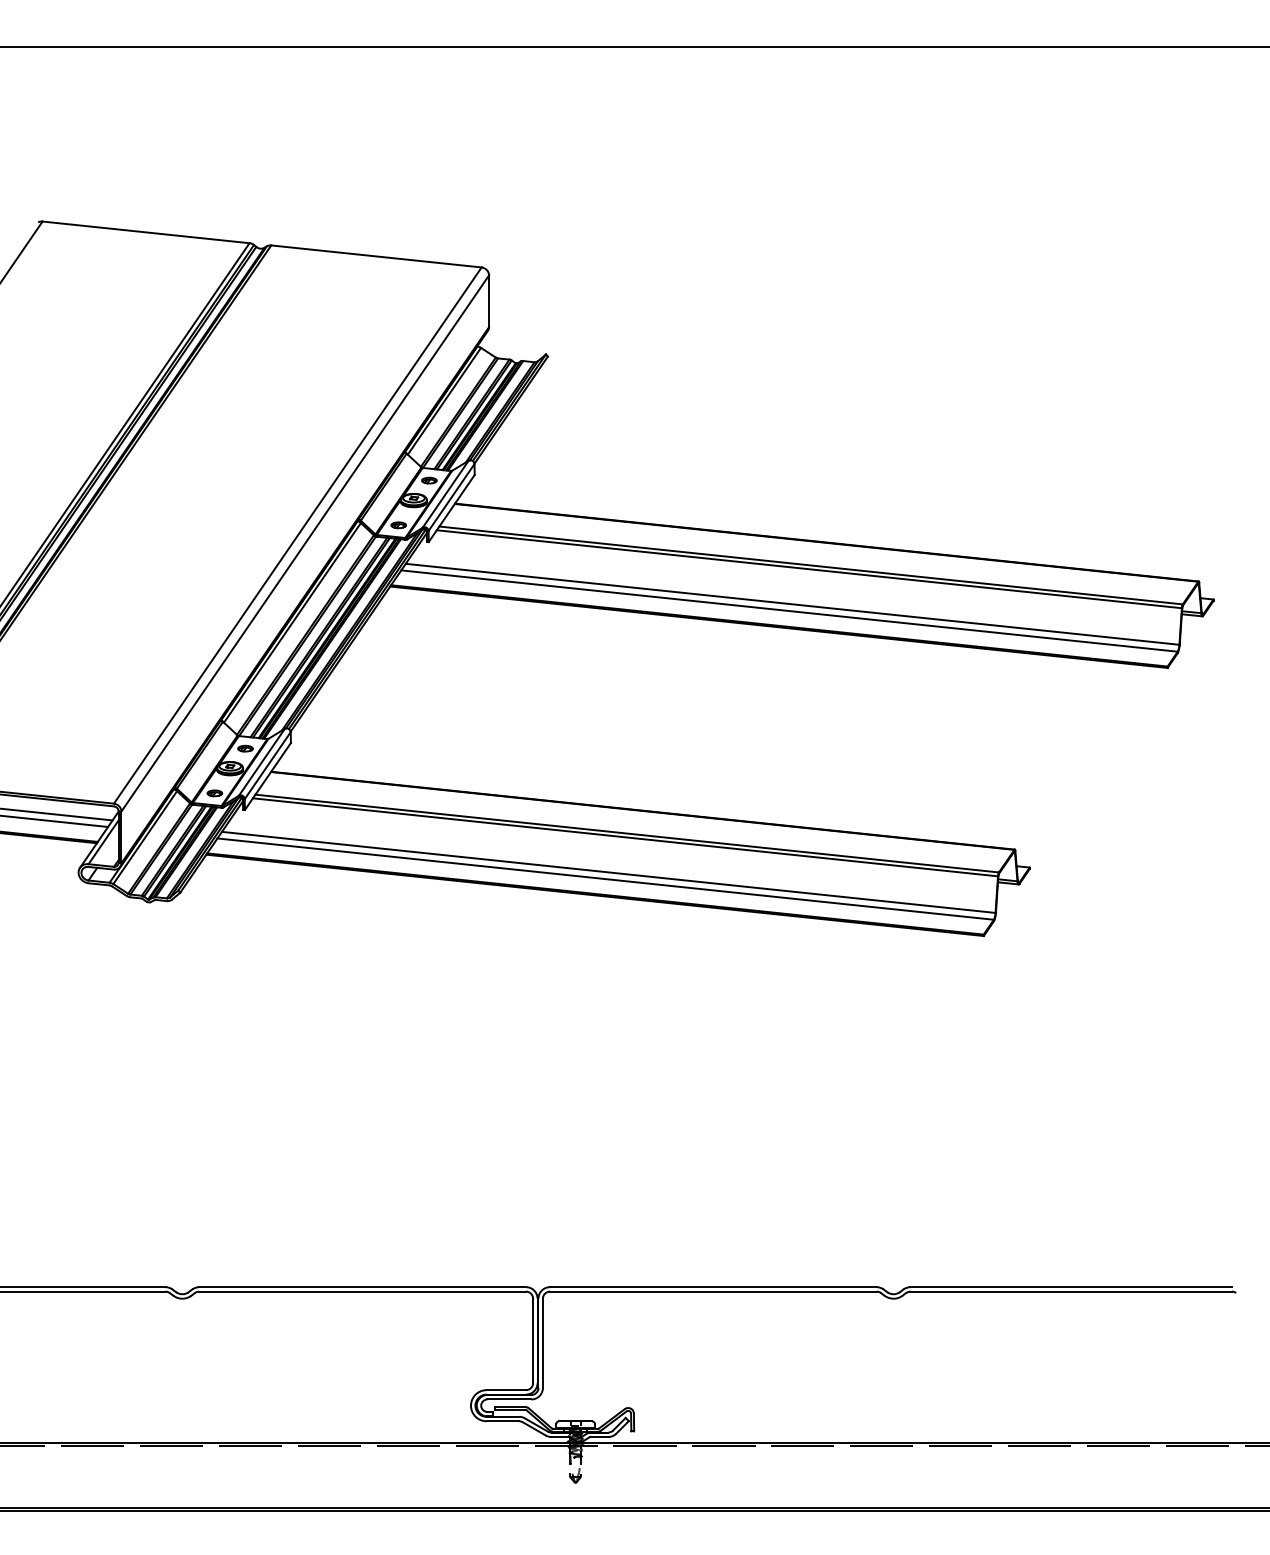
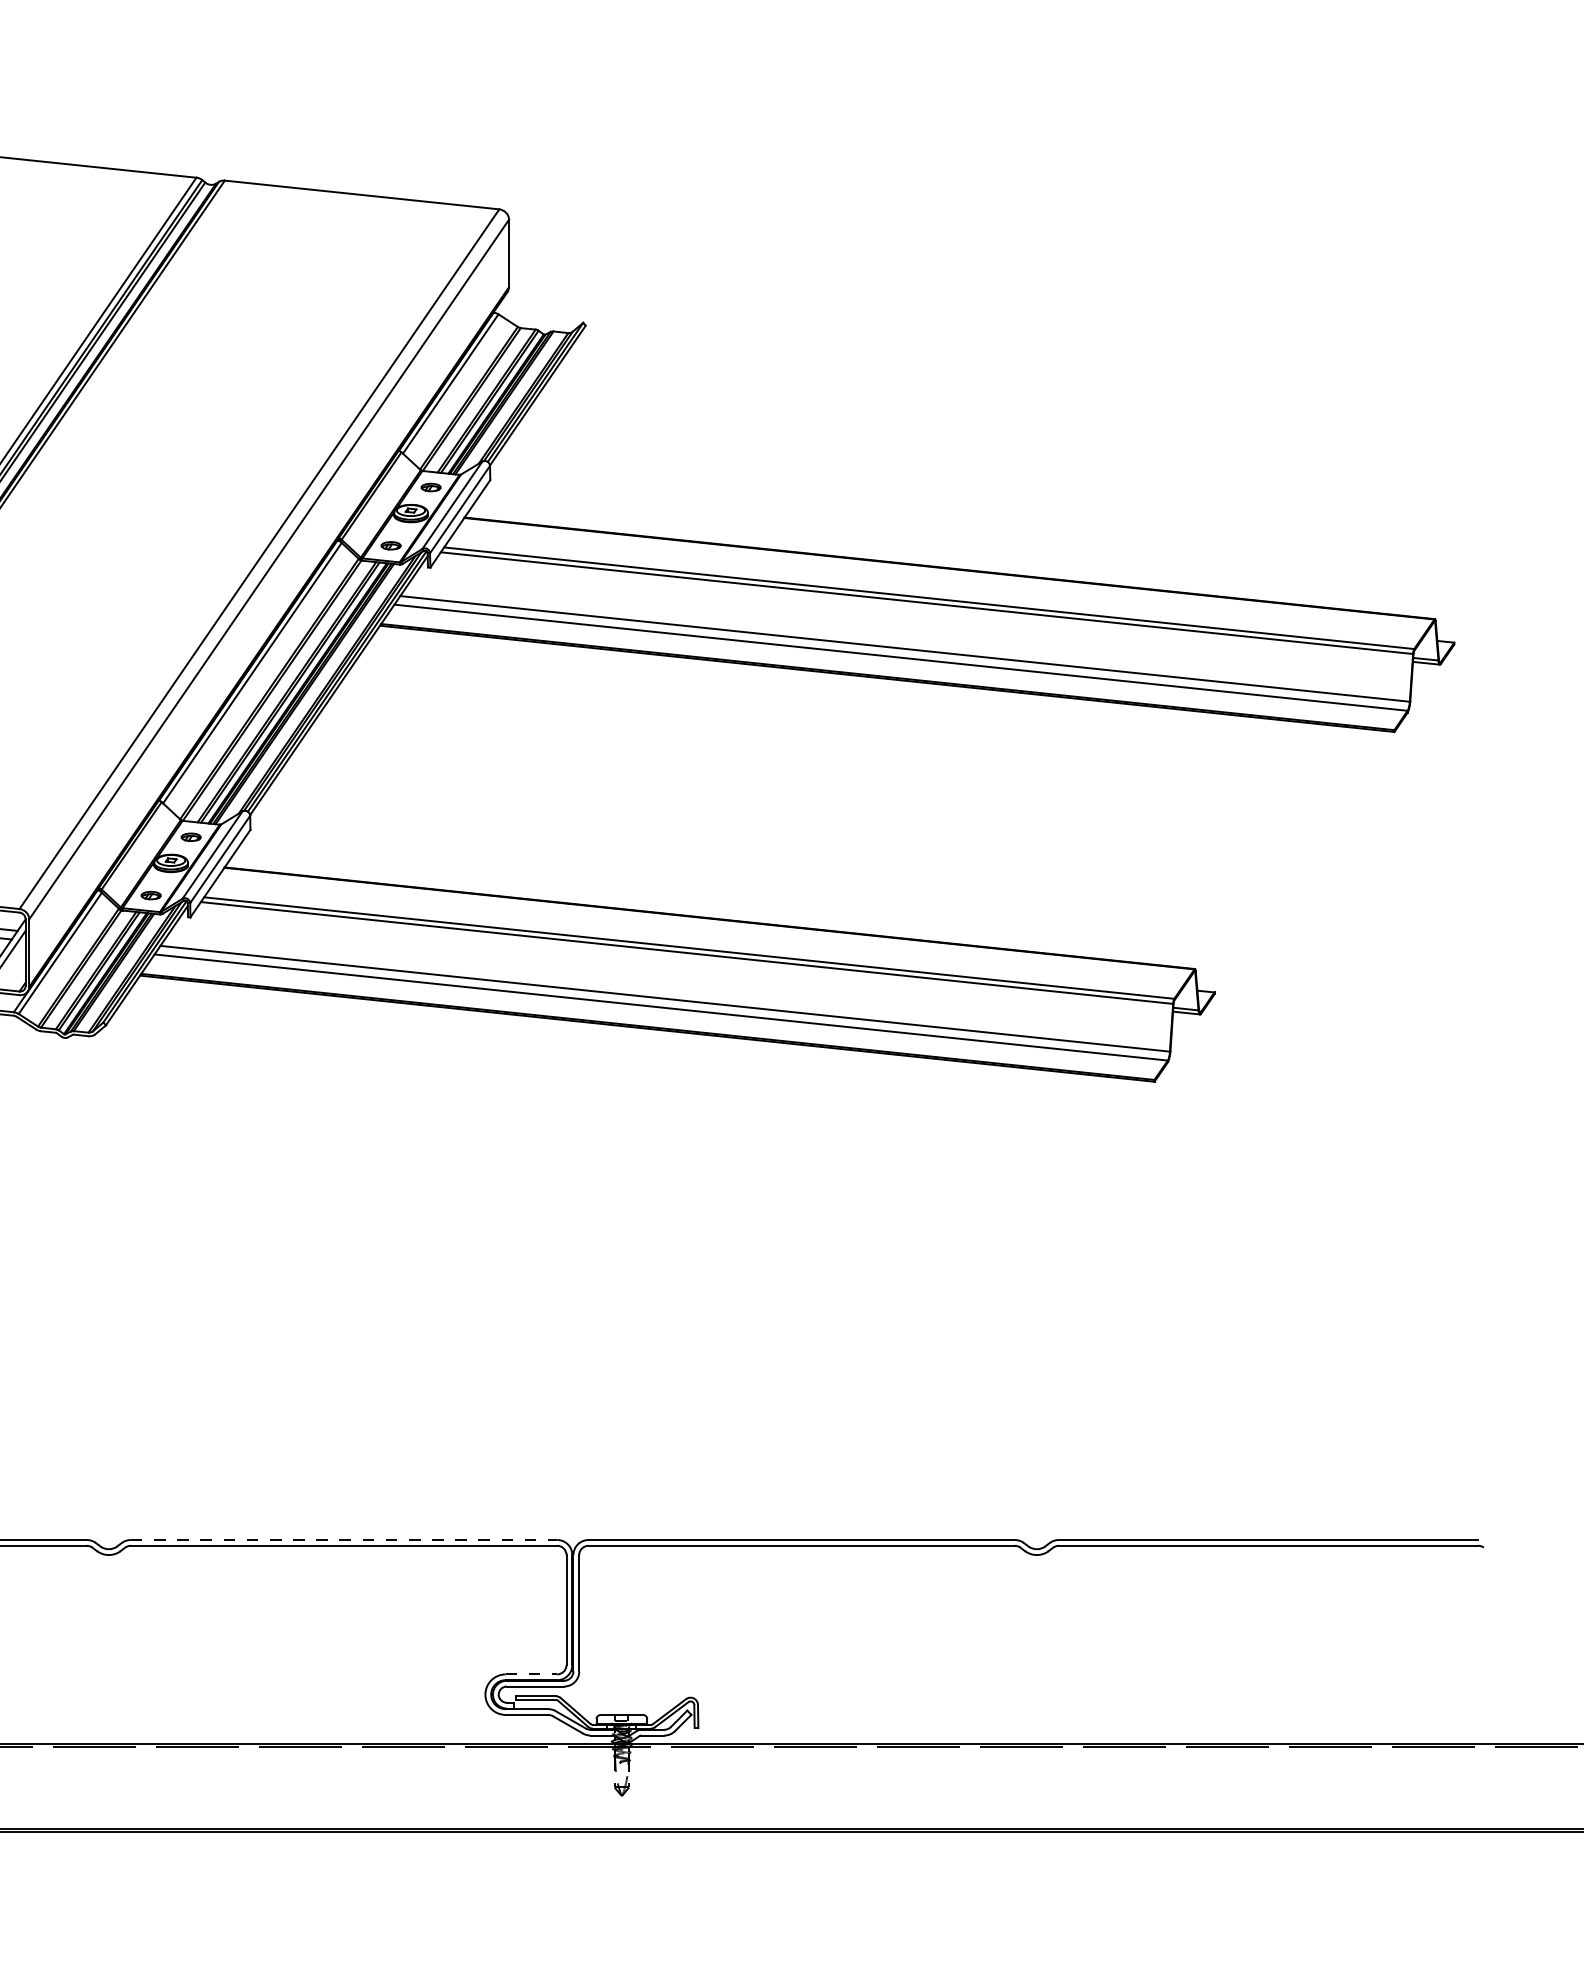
line: (363, 1287) -> (345, 1540), solid -> dashed
line: (506, 1390) -> (531, 1674), solid -> dashed

